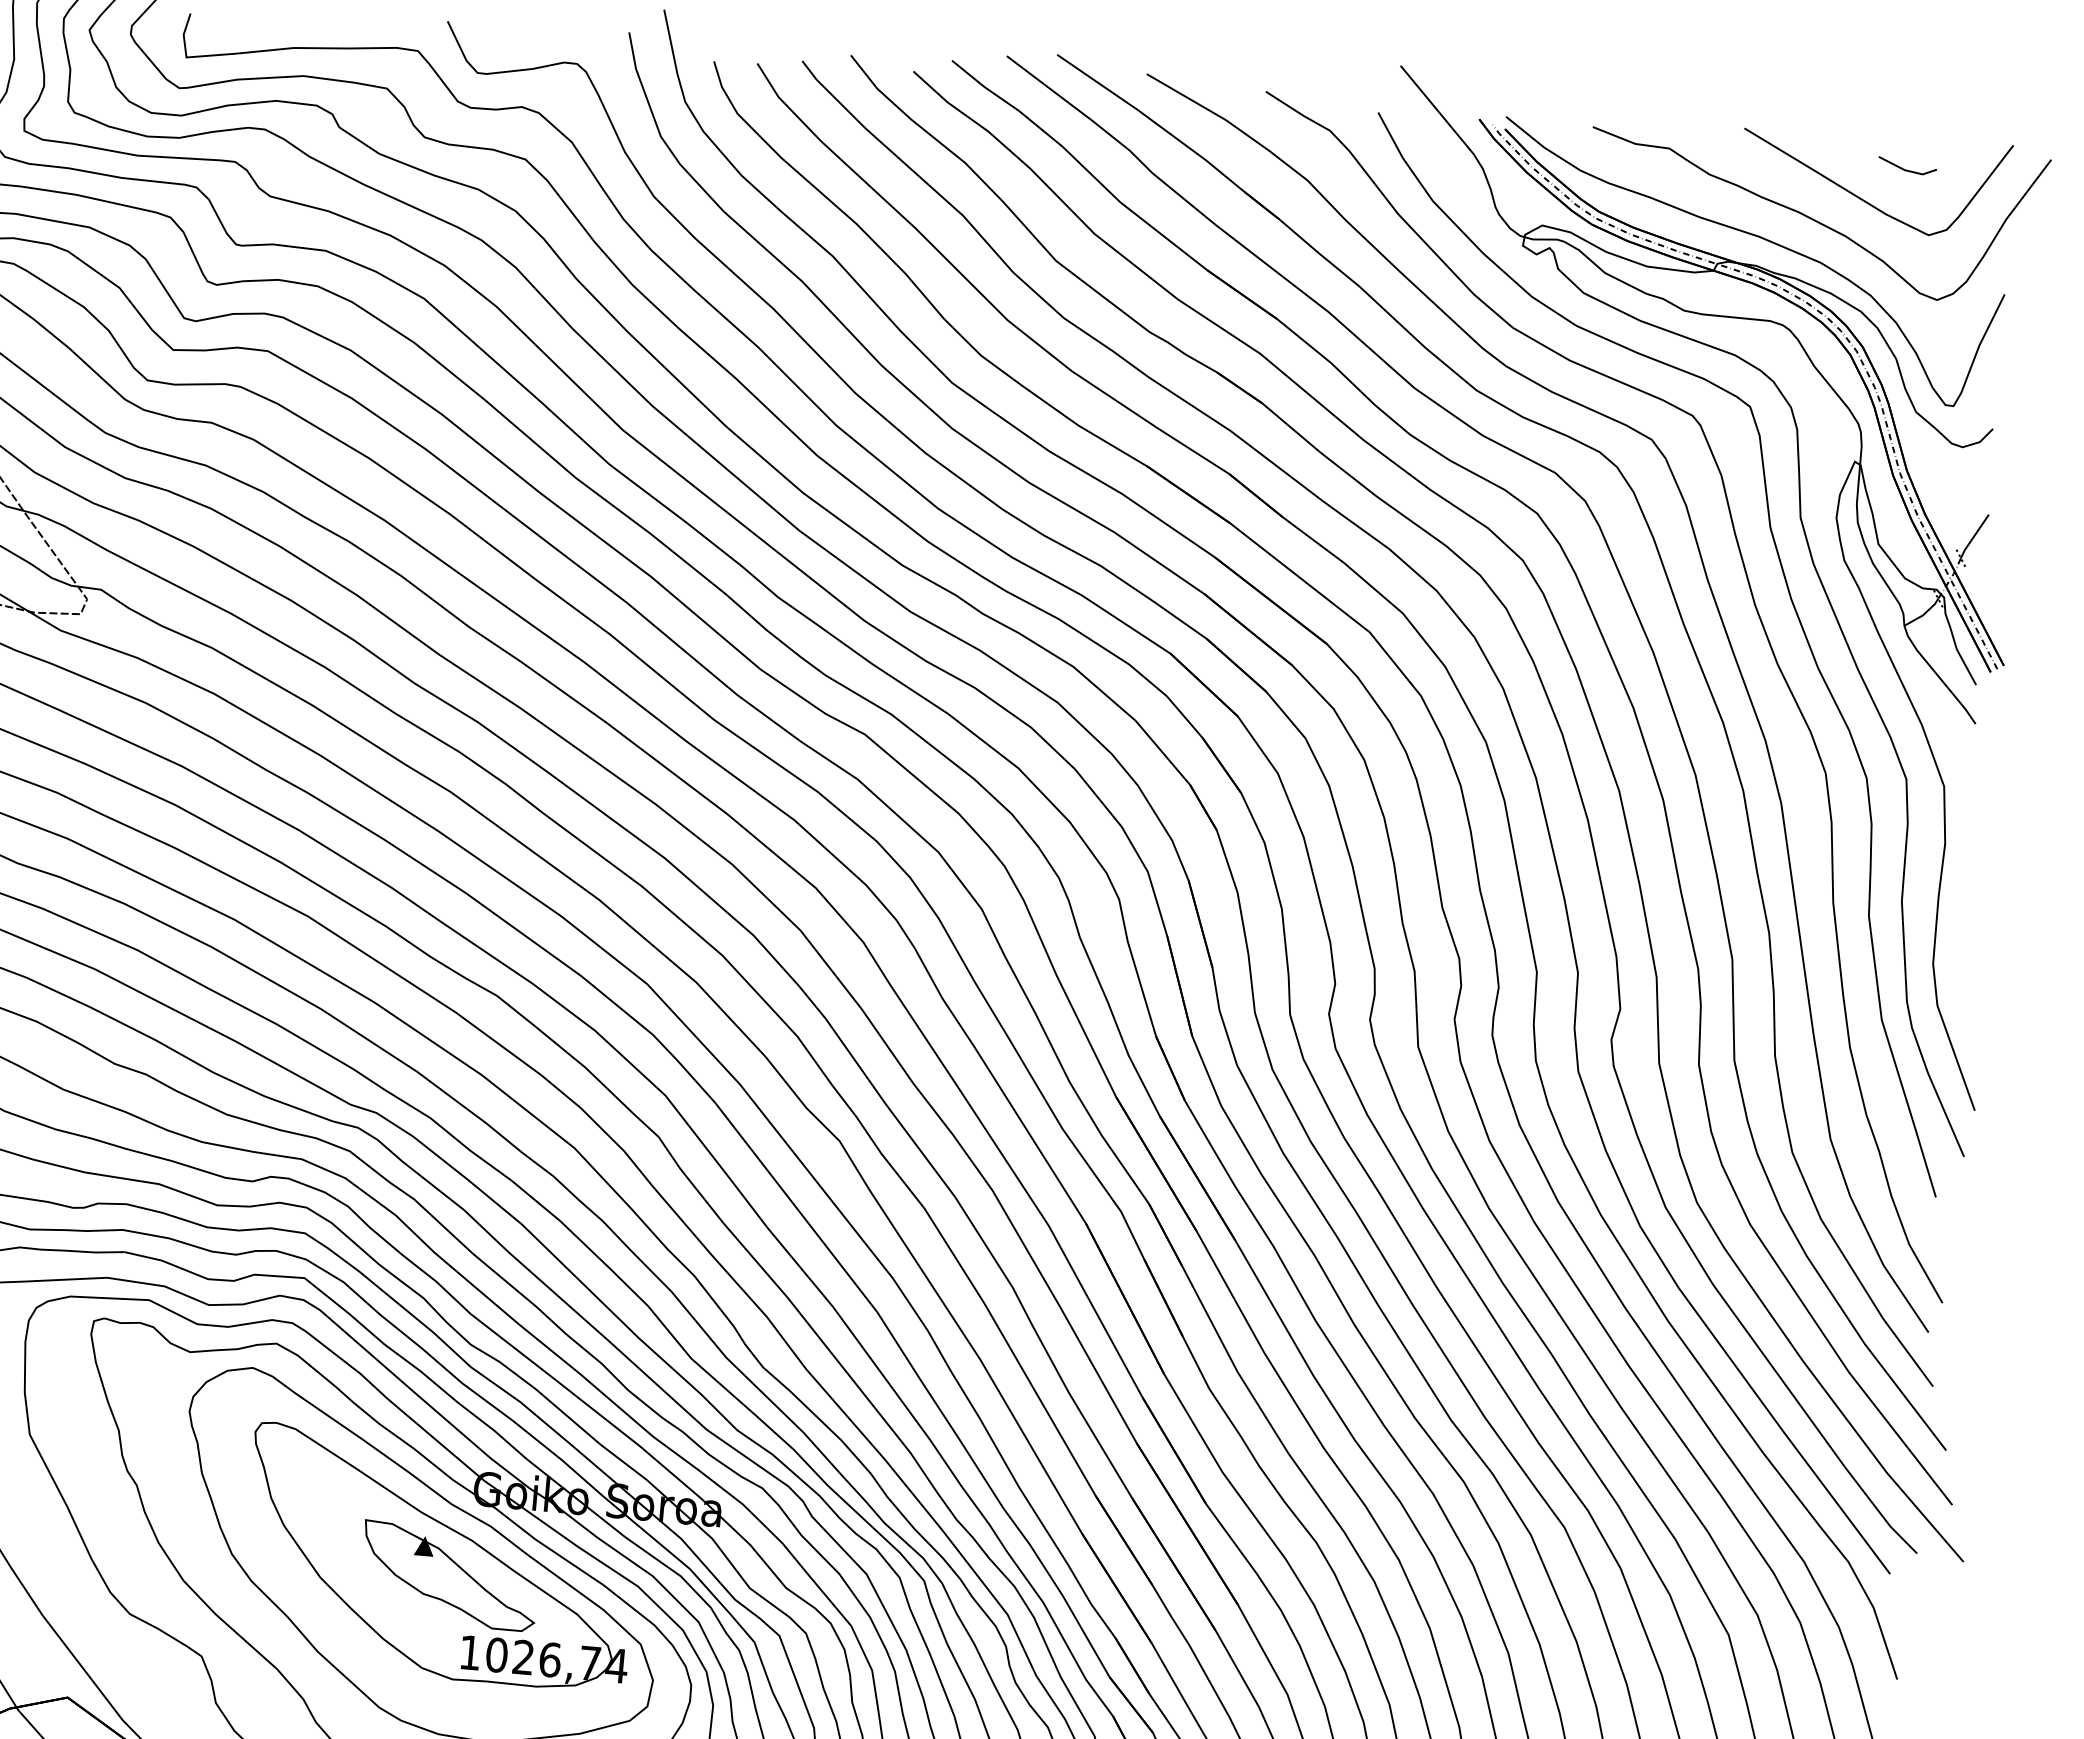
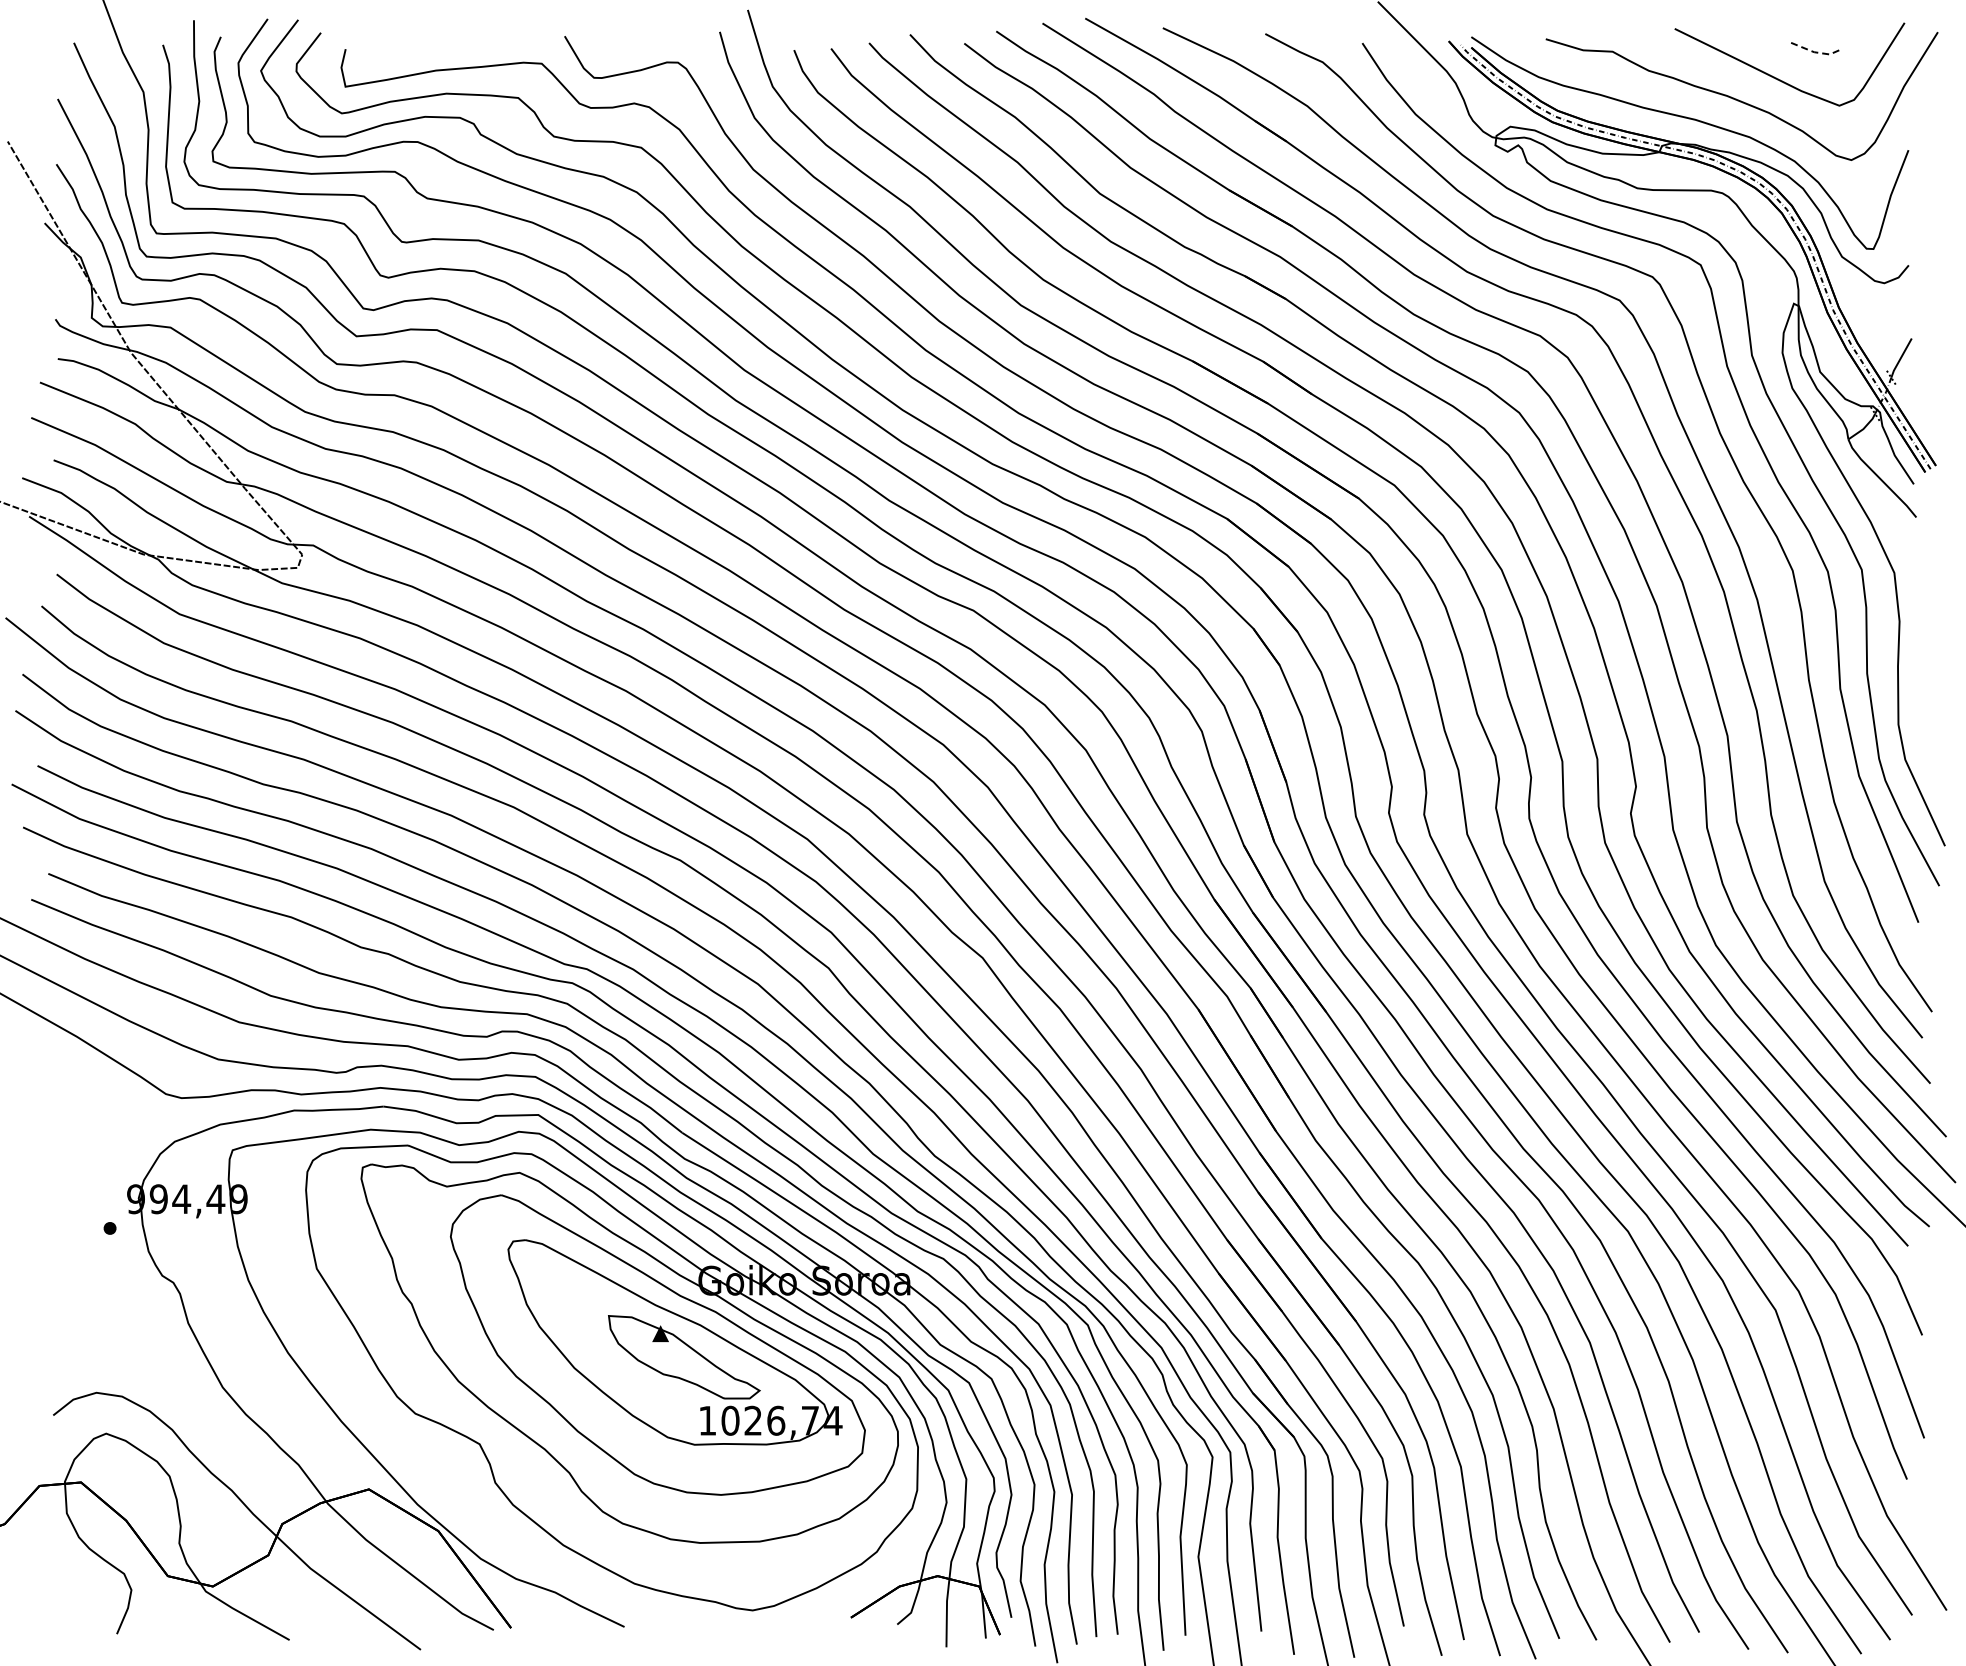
line: (1907, 170) -> (1816, 52), solid -> dashed

